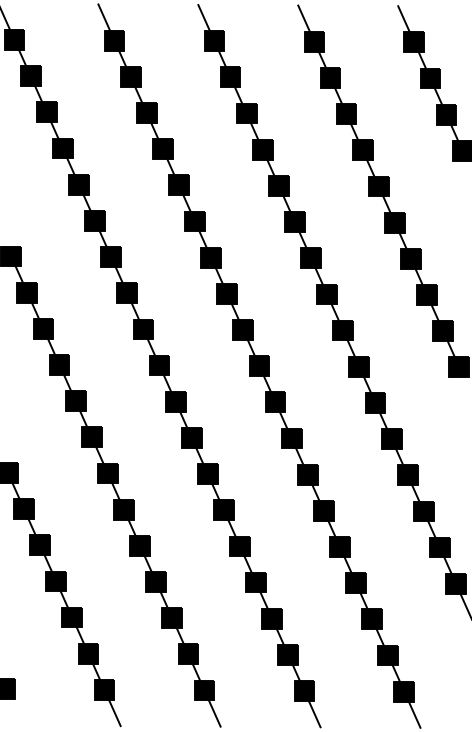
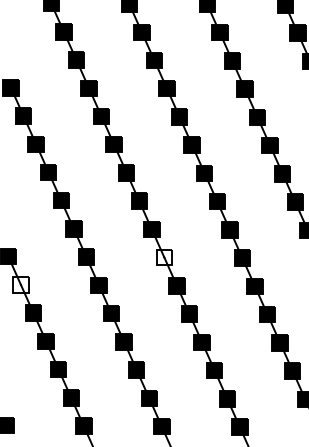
fill: (207, 473) -> (164, 257), removed
fill: (23, 508) -> (20, 284), removed

